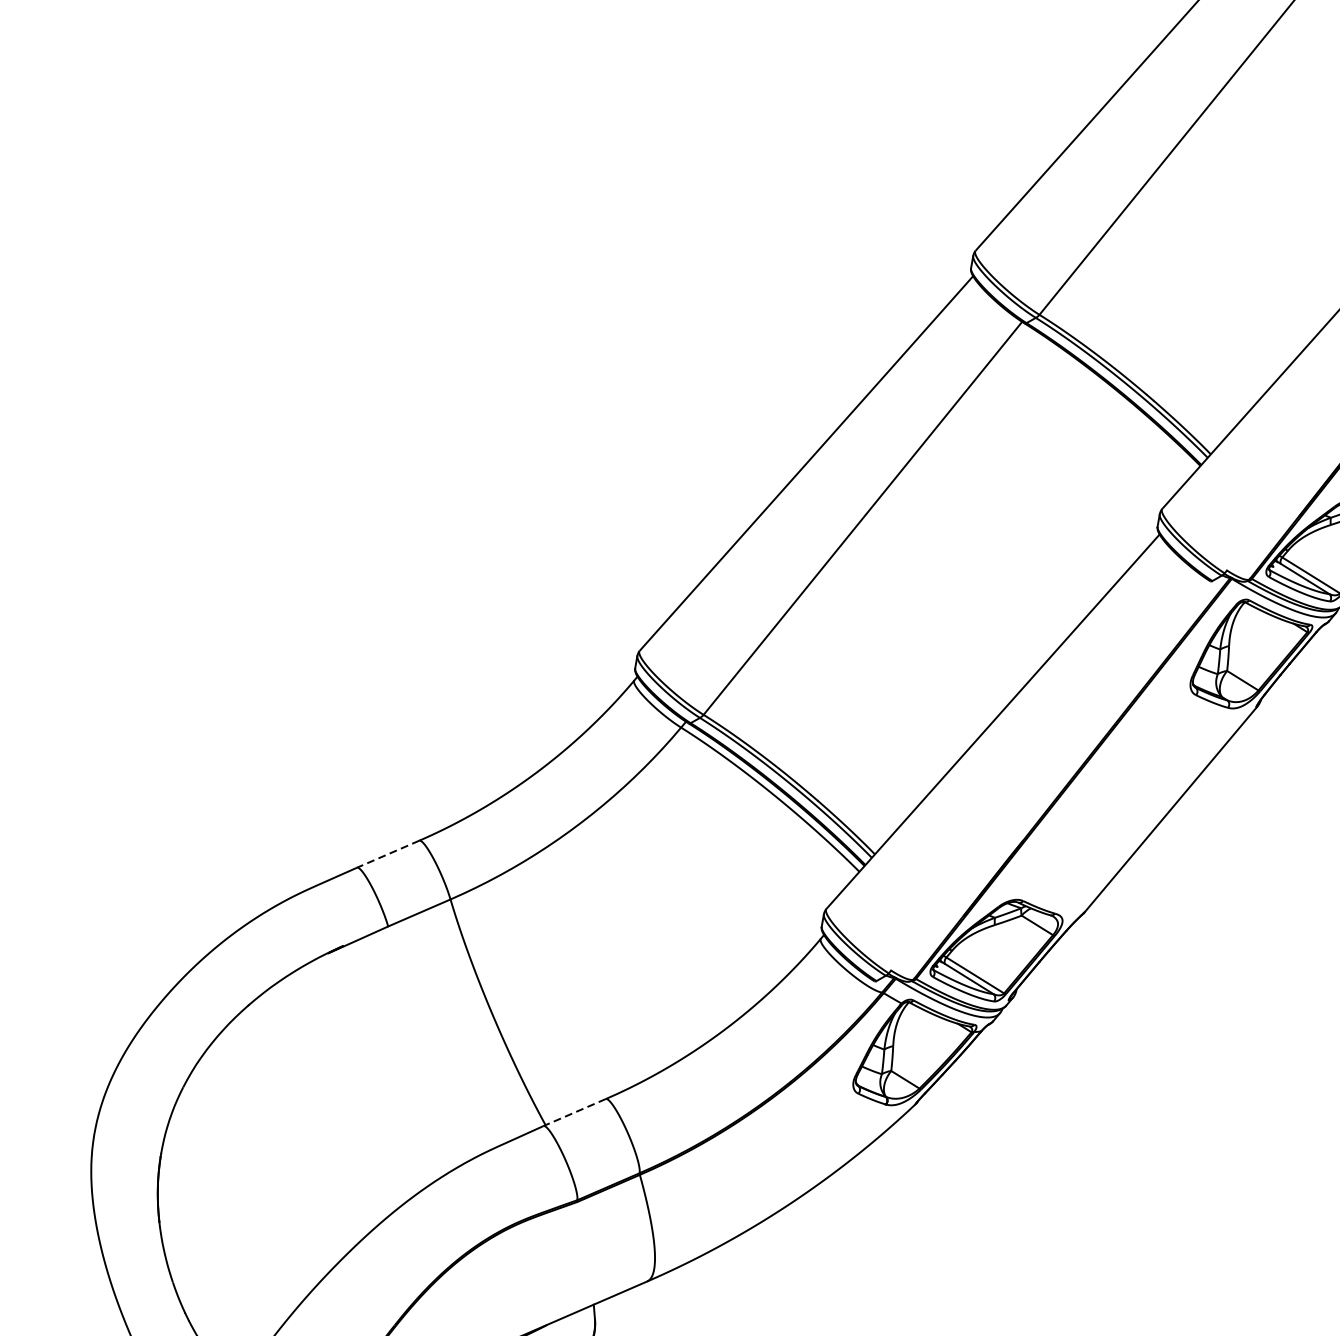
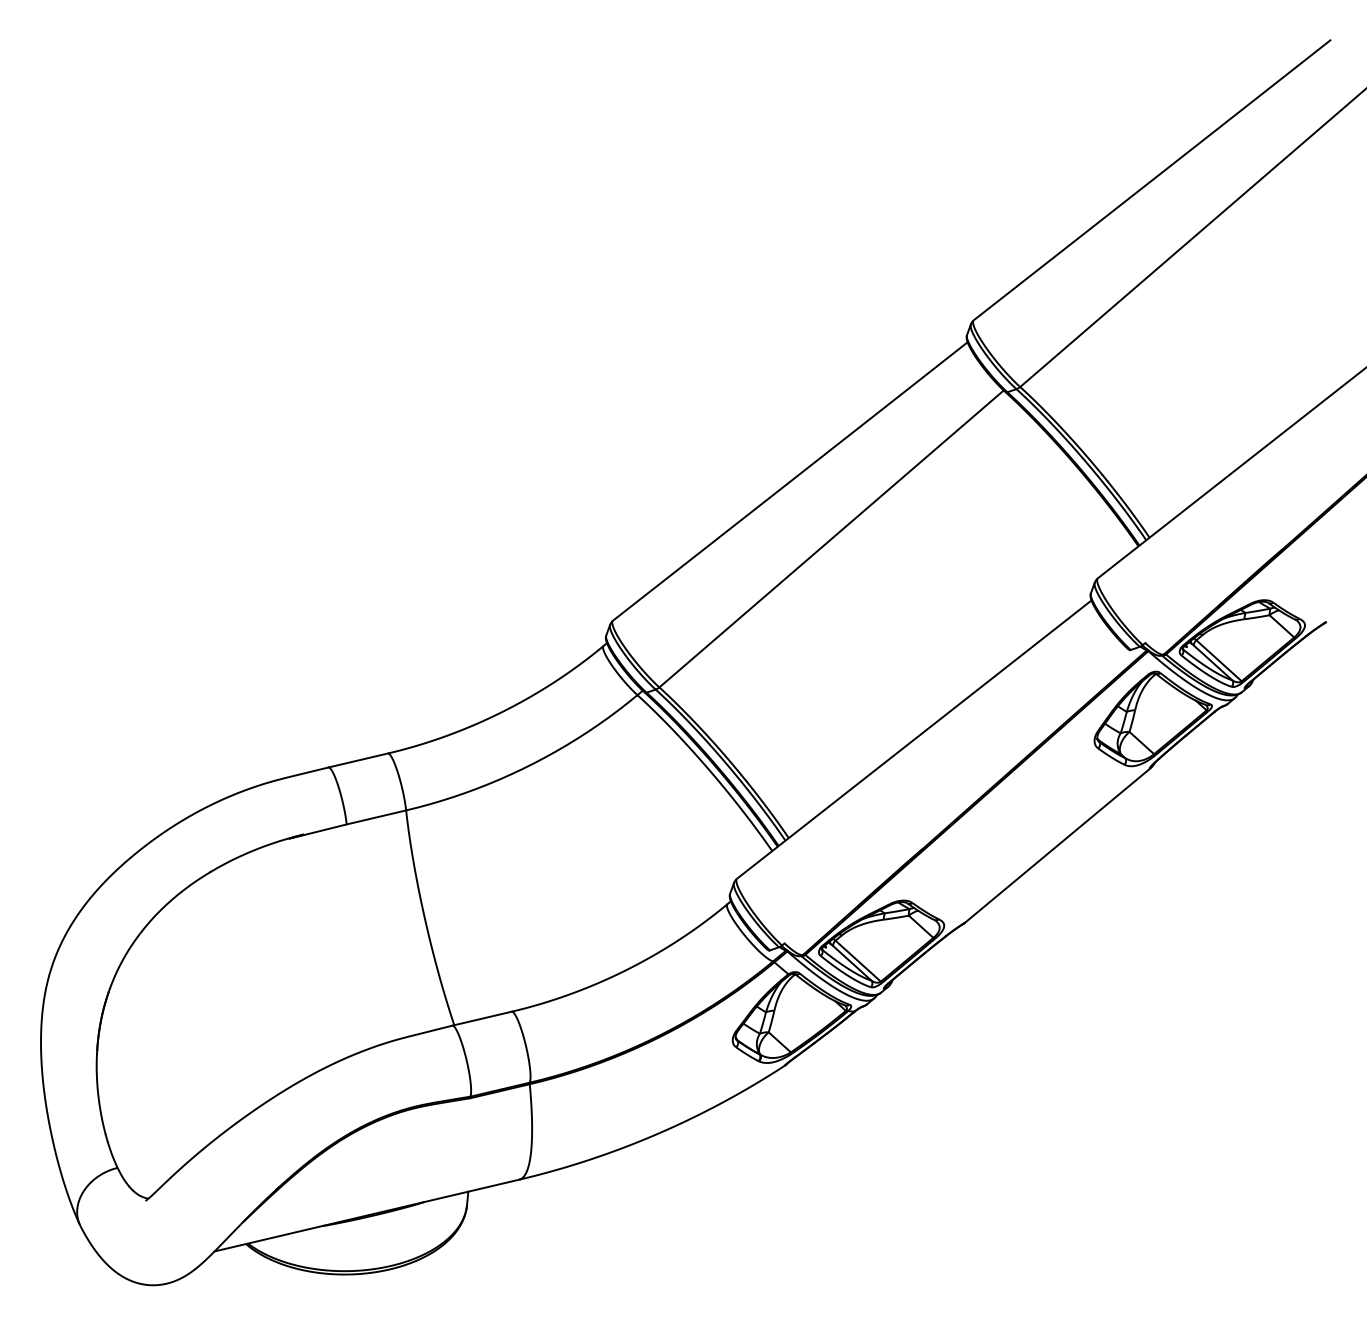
line: (388, 854) -> (358, 760), dashed -> solid
line: (575, 1112) -> (482, 1018), dashed -> solid

